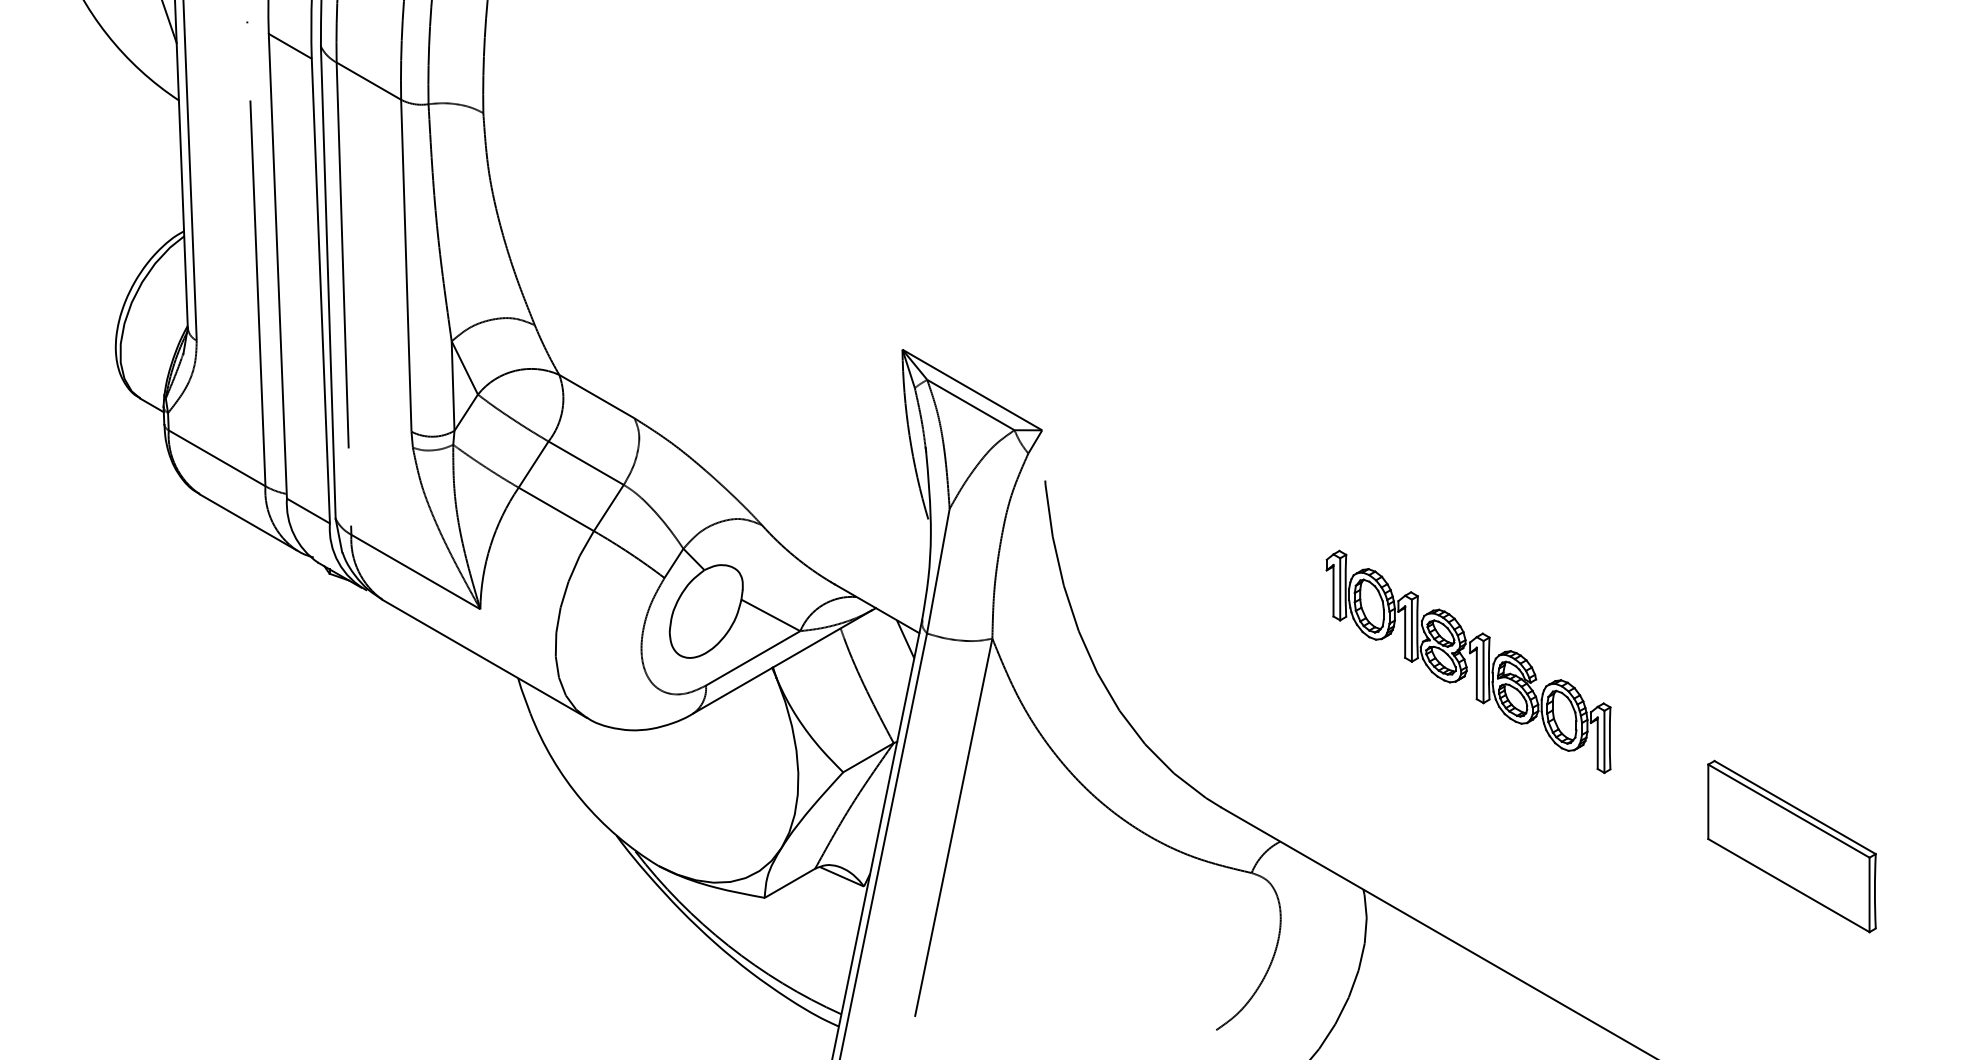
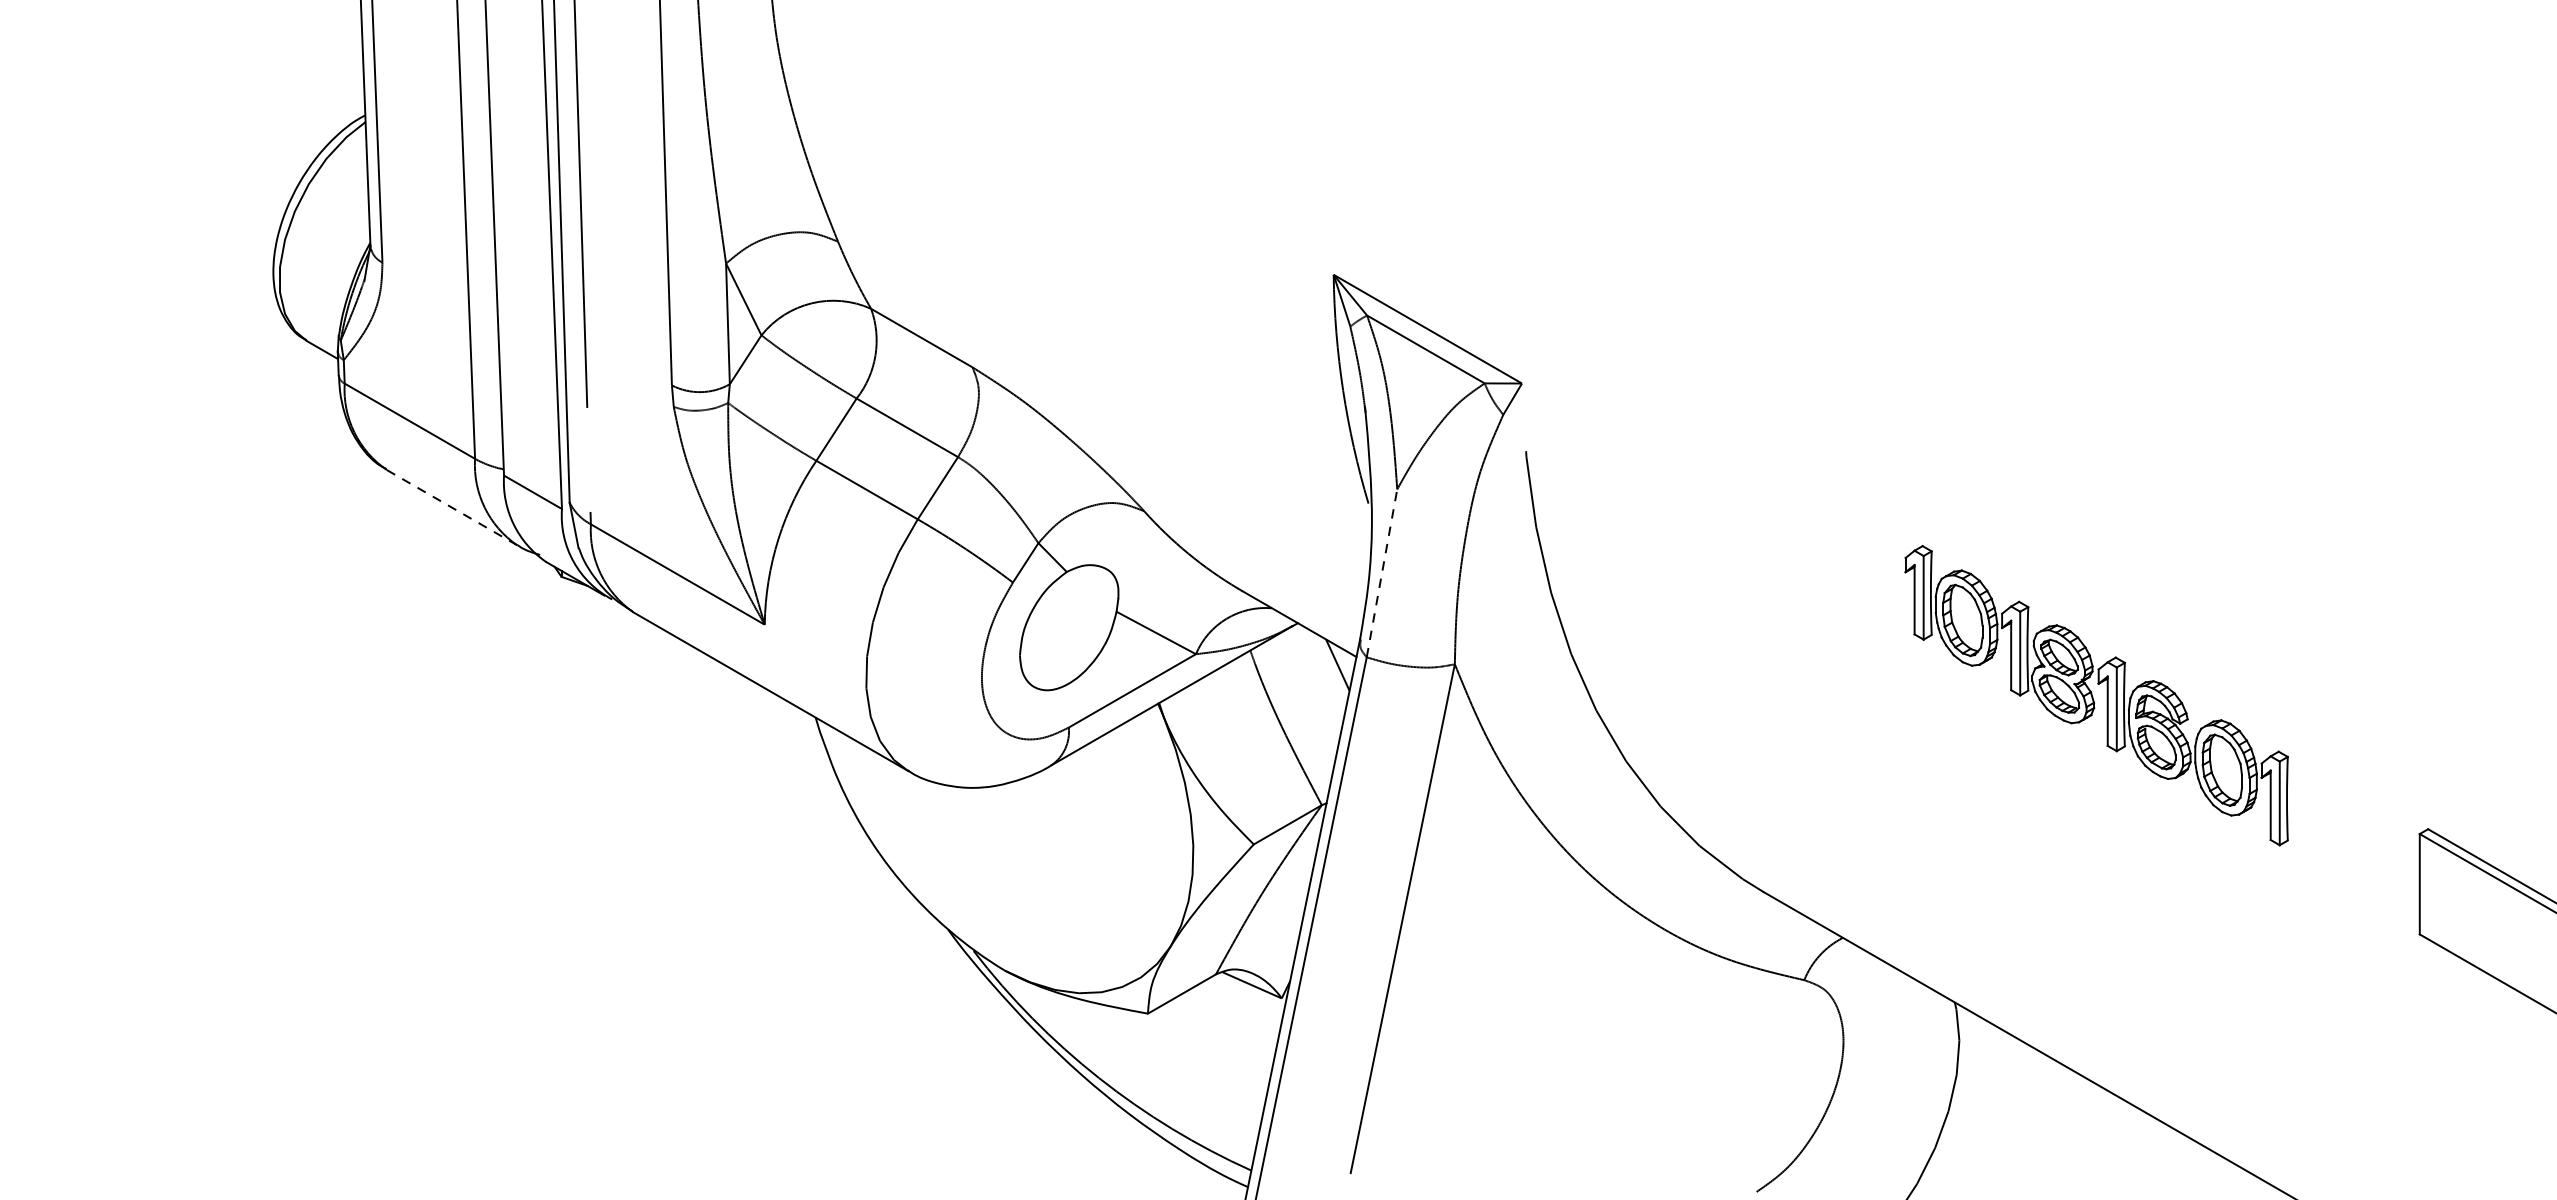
line: (248, 522) -> (452, 507), solid -> dashed
line: (938, 570) -> (1382, 572), solid -> dashed

